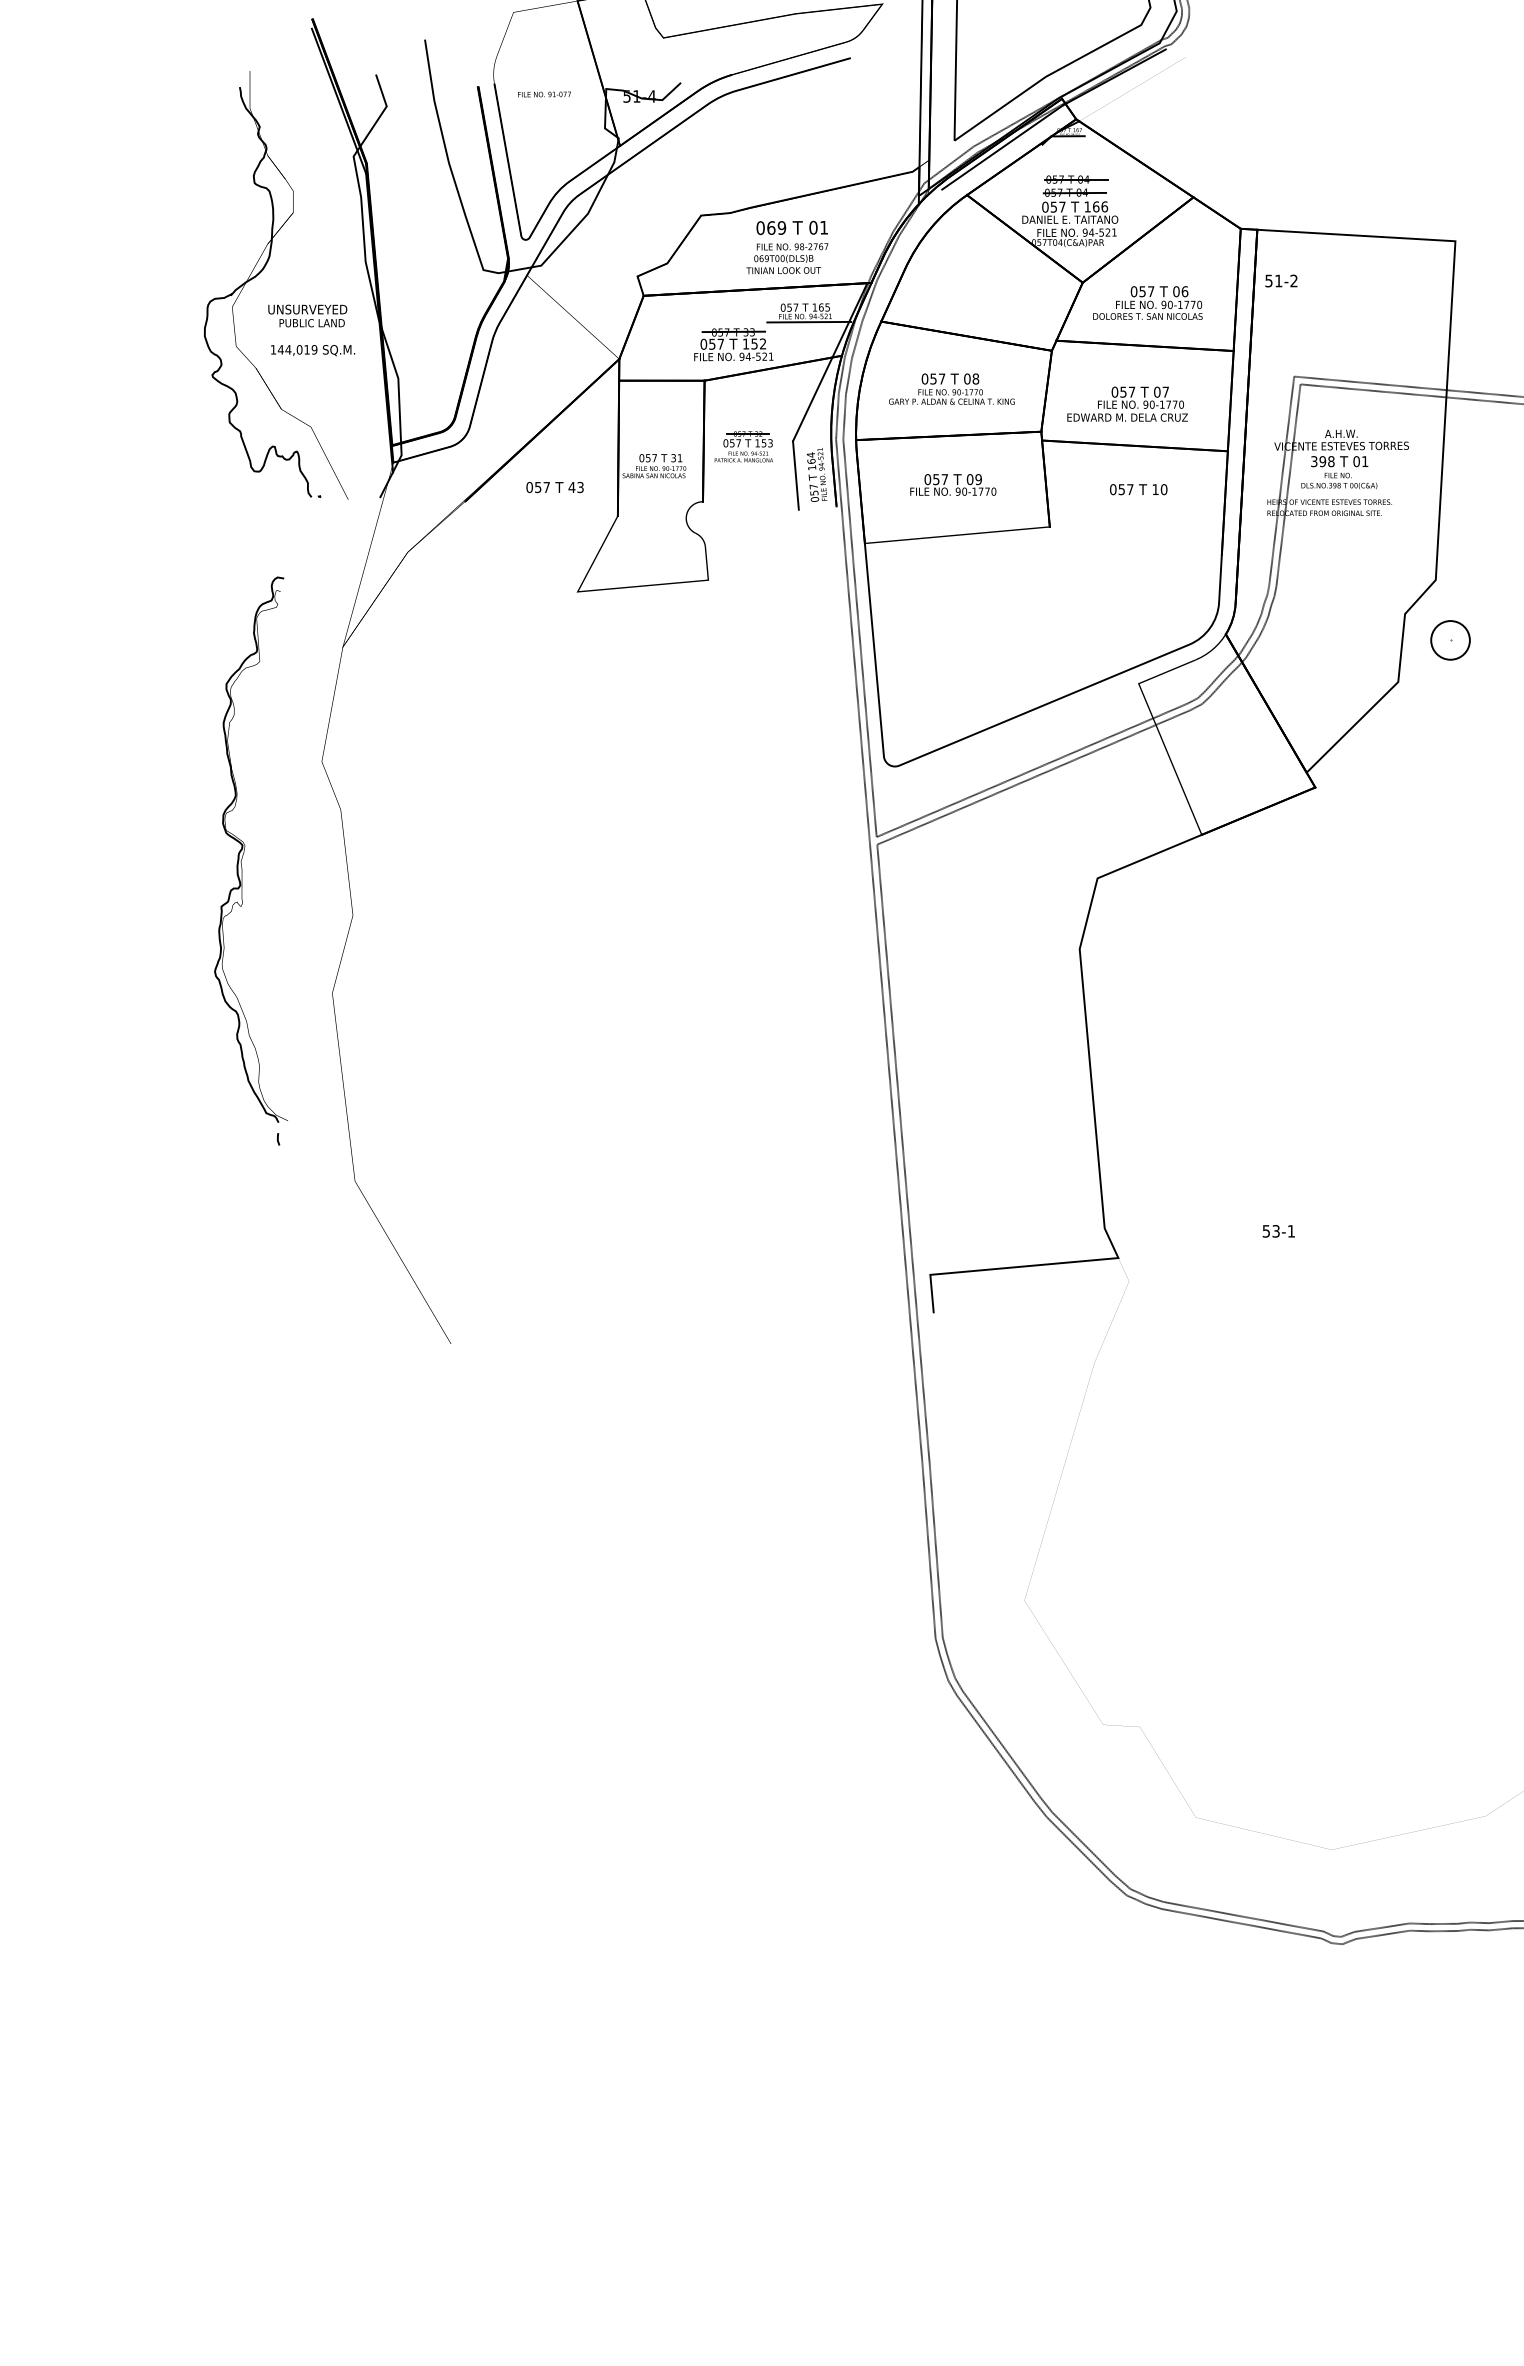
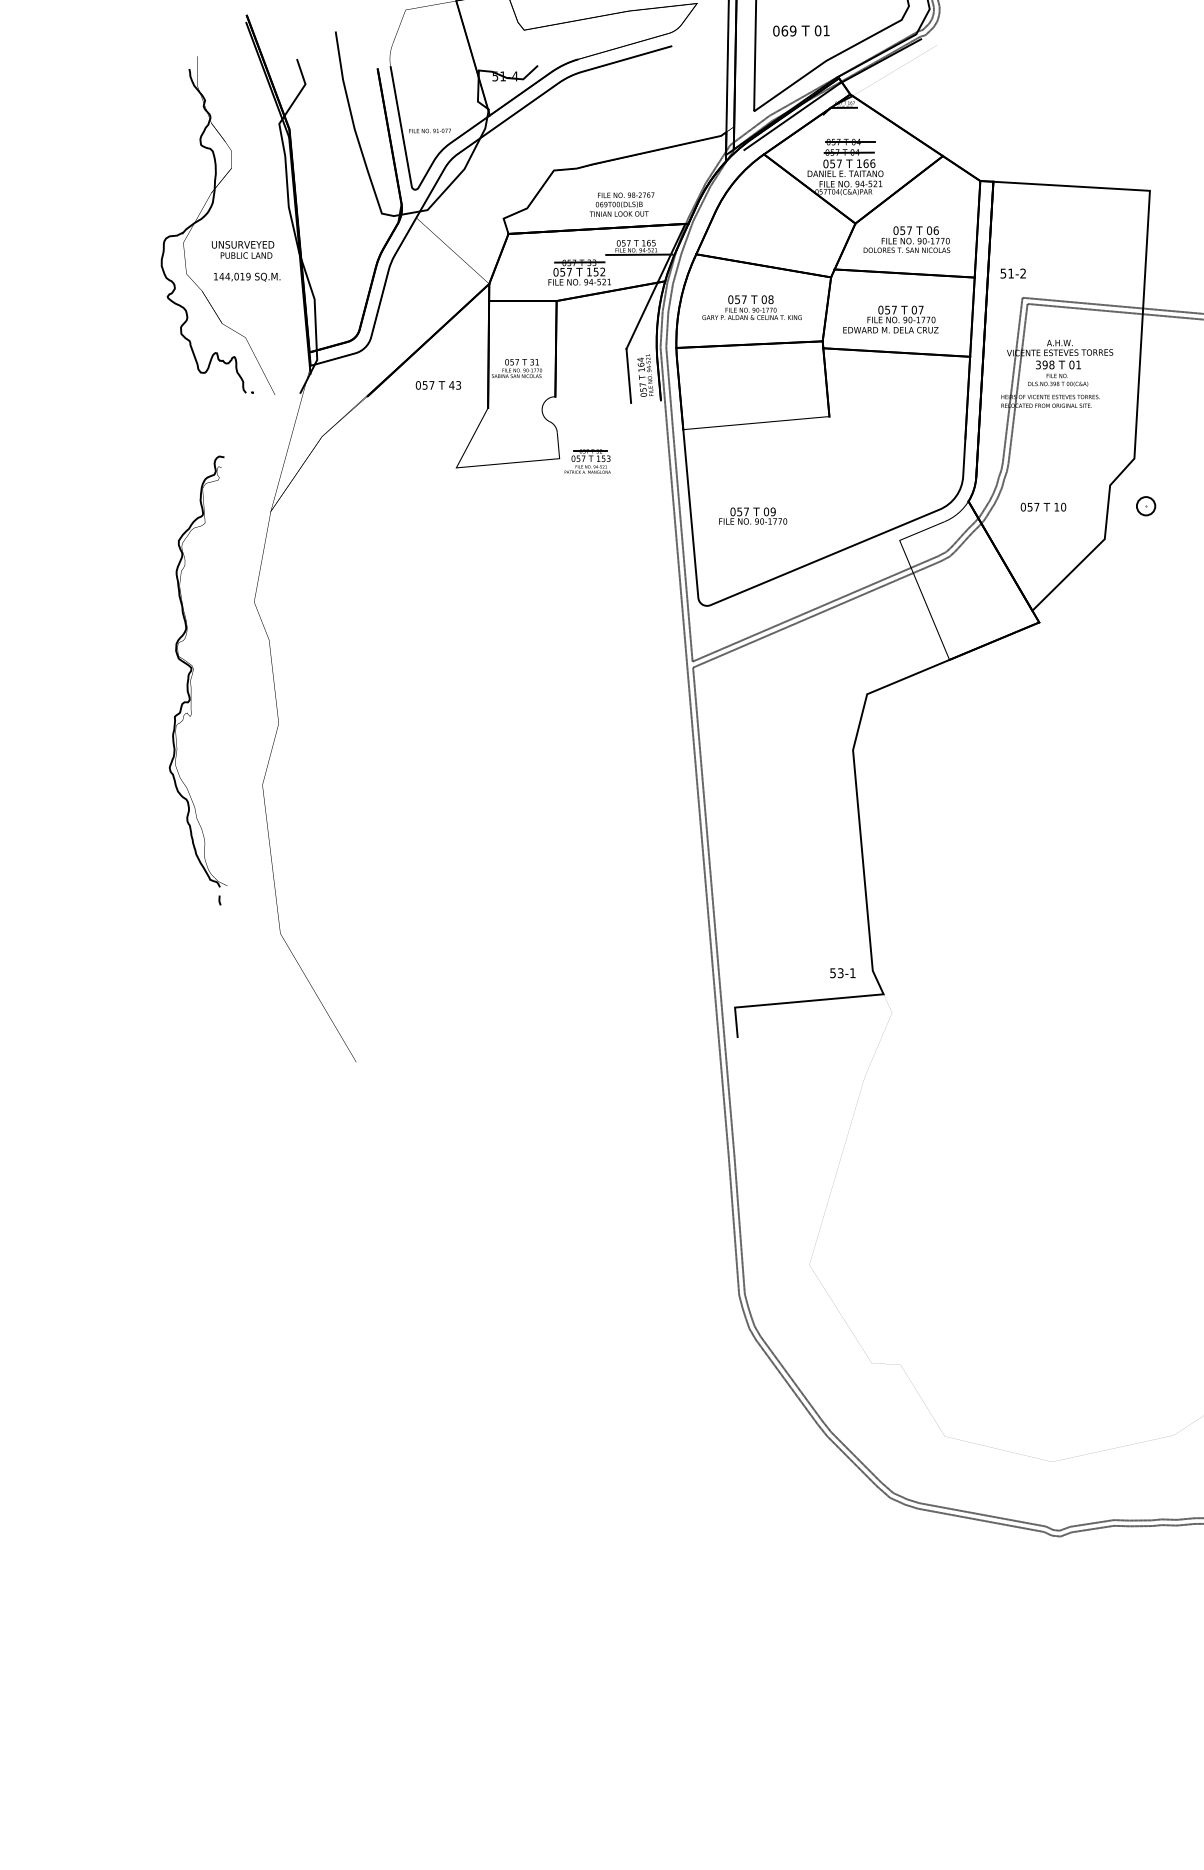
text: (544, 94) -> (430, 130), moved
text: (791, 227) -> (800, 30), moved
text: (1281, 280) -> (1013, 273), moved
part: (743, 446) -> (587, 461), moved
text: (953, 484) -> (753, 515), moved
text: (1138, 489) -> (1043, 507), moved
circle: (1450, 640) -> (1146, 506), size x0.6
text: (1278, 1231) -> (842, 973), moved

